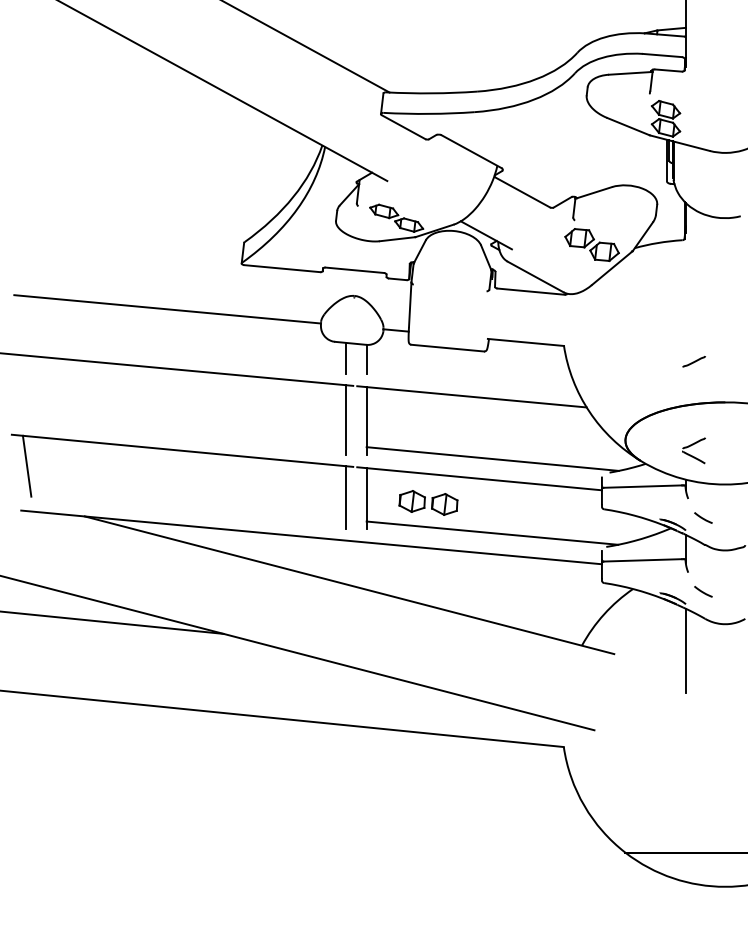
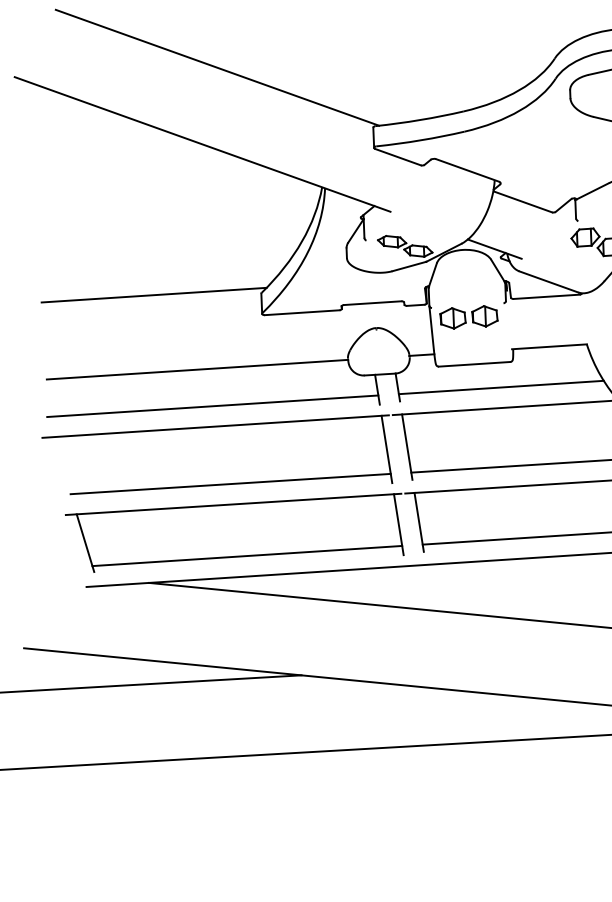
line: (135, 226) -> (153, 294), added
line: (176, 348) -> (212, 406), added
line: (470, 375) -> (500, 387), added
line: (182, 429) -> (230, 483), added
part: (428, 502) -> (468, 316), moved
line: (187, 504) -> (246, 555), added

